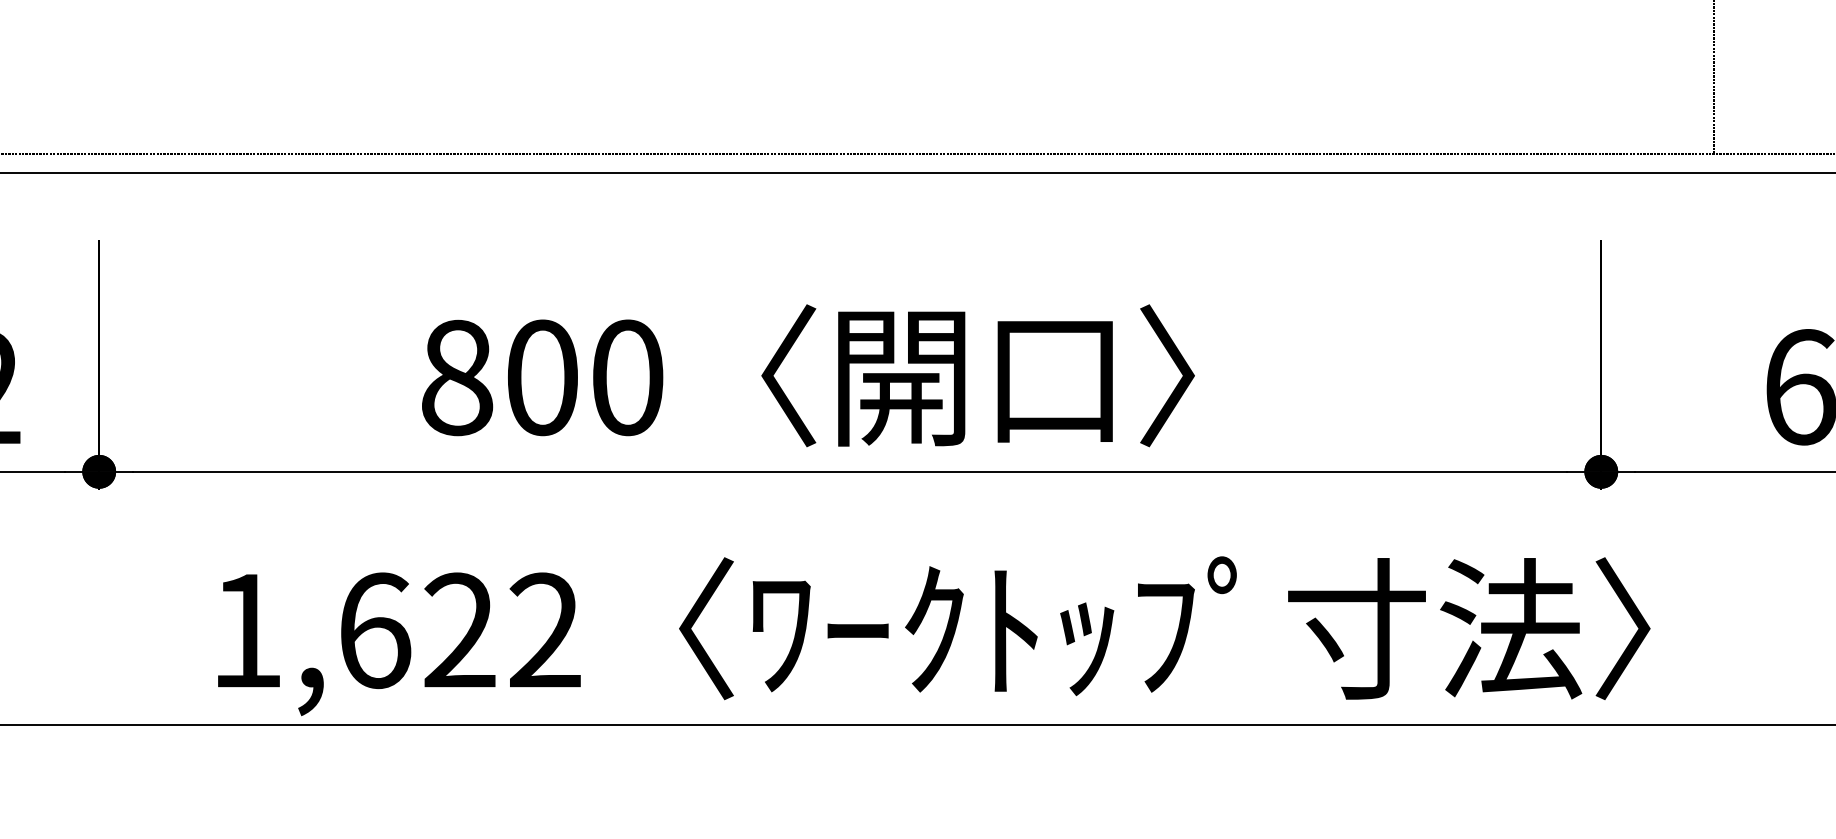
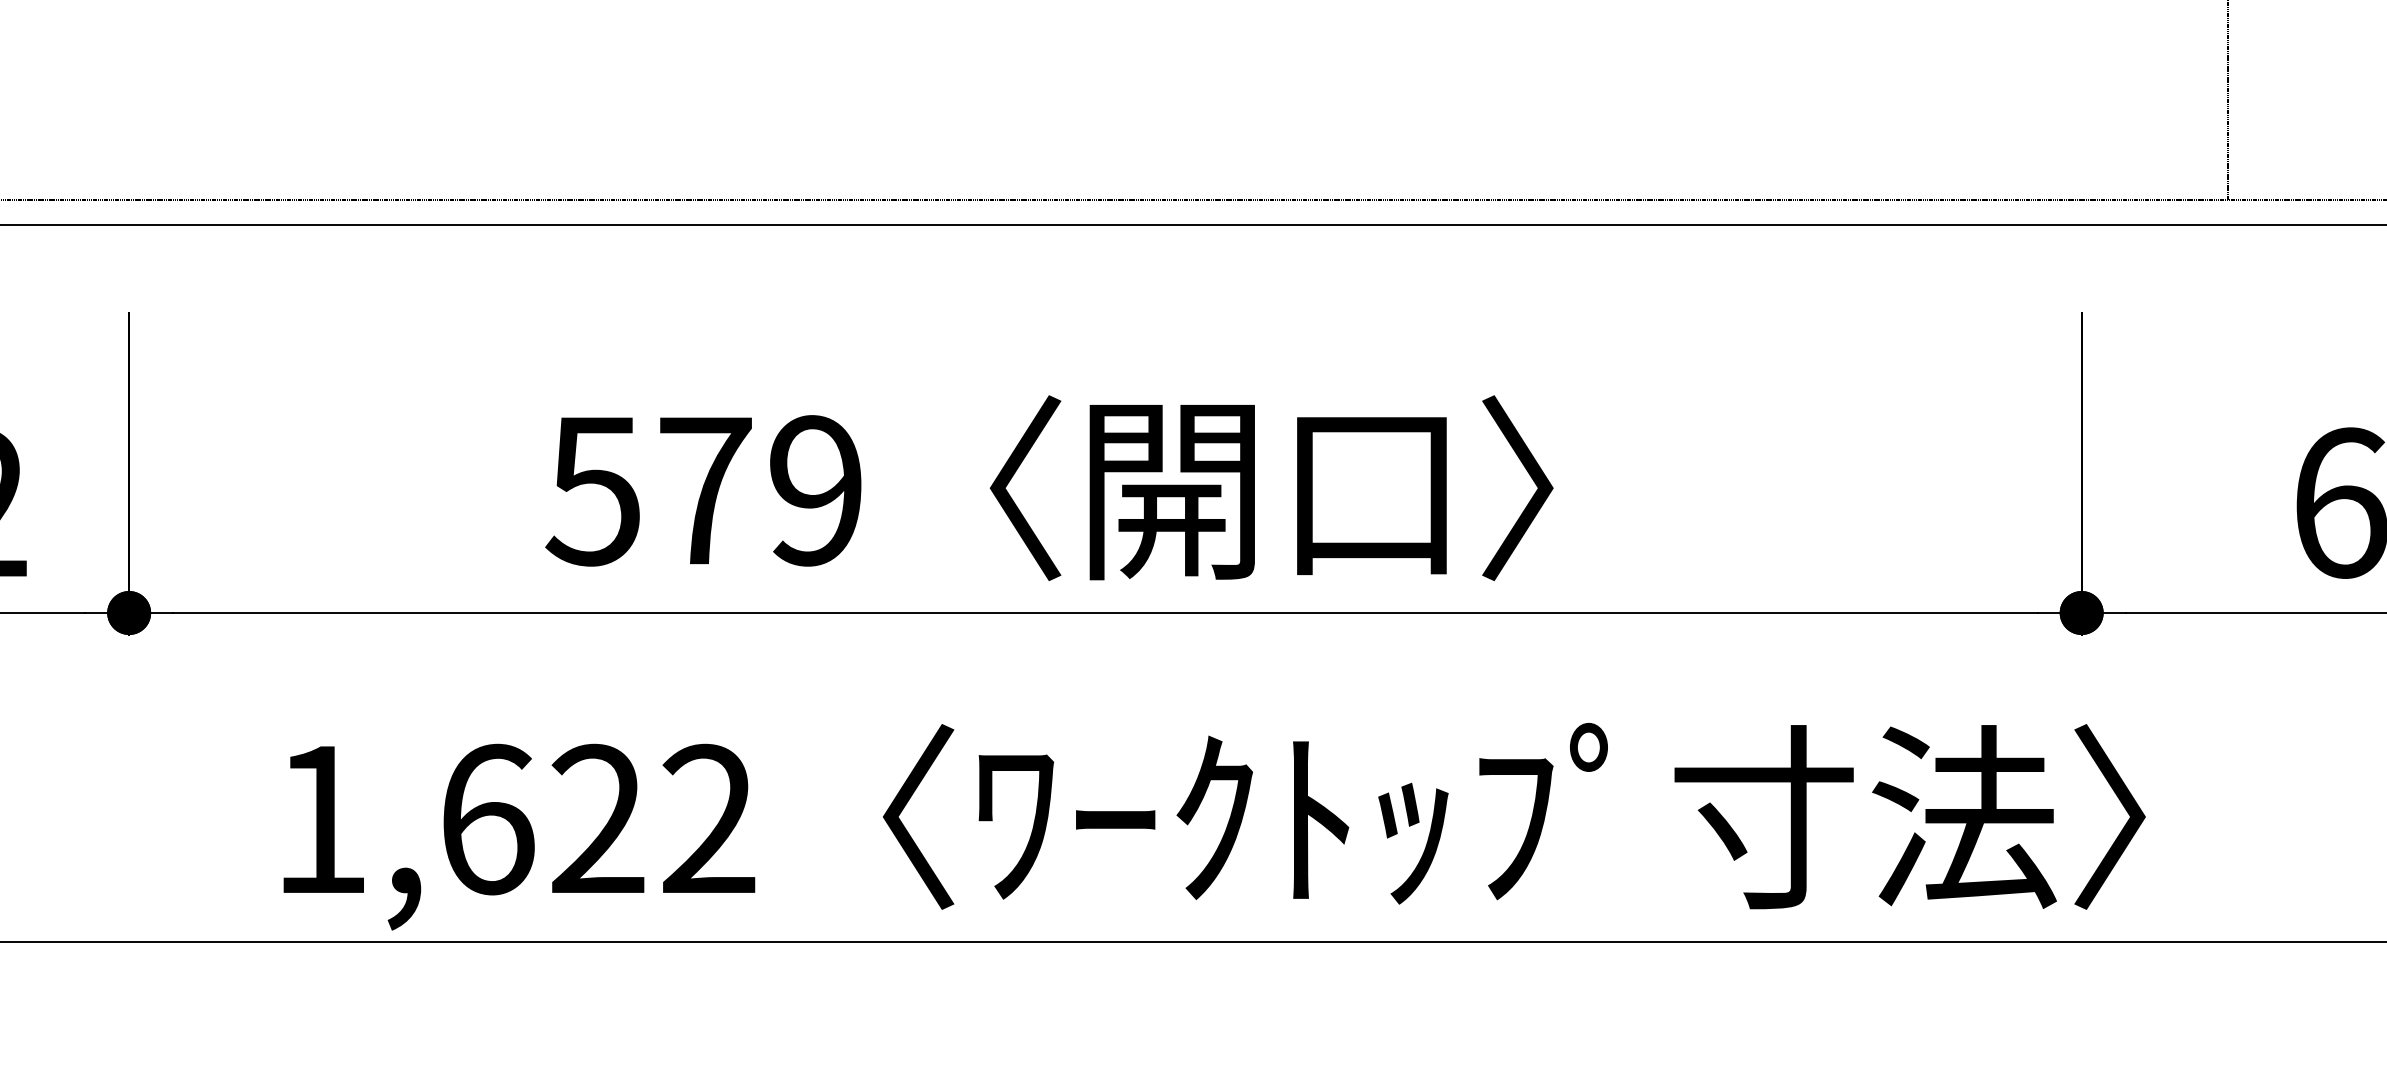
text: (541, 377) -> (703, 490), 800 -> 579

